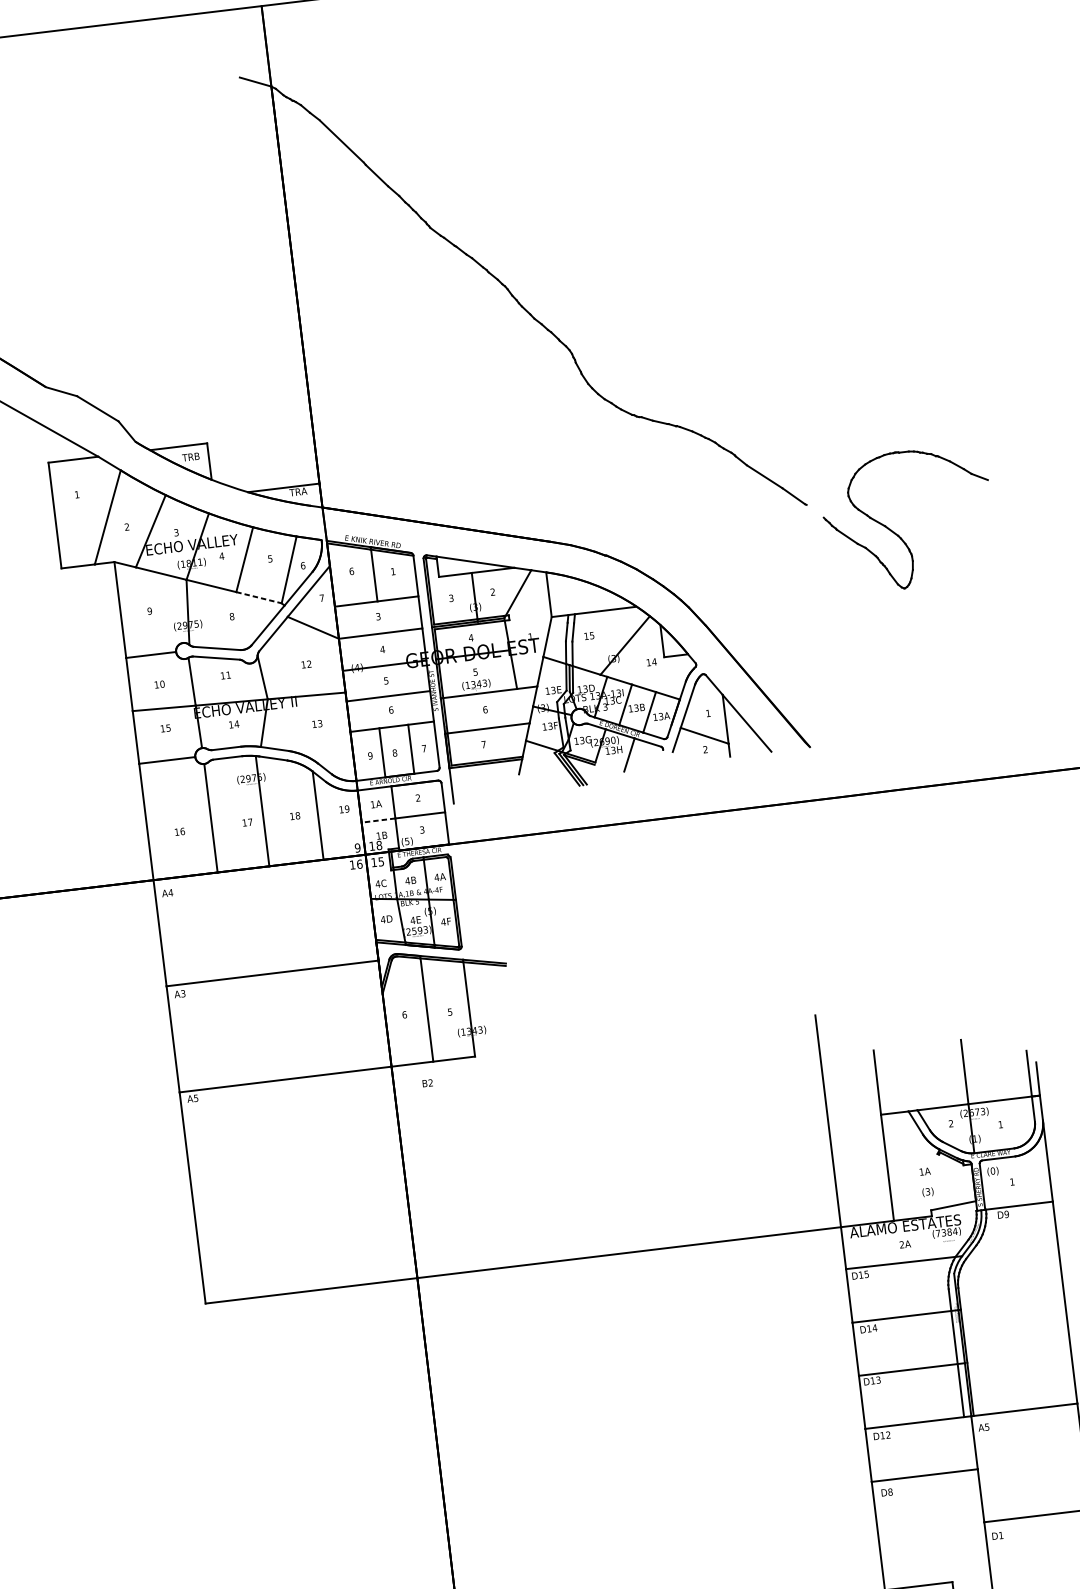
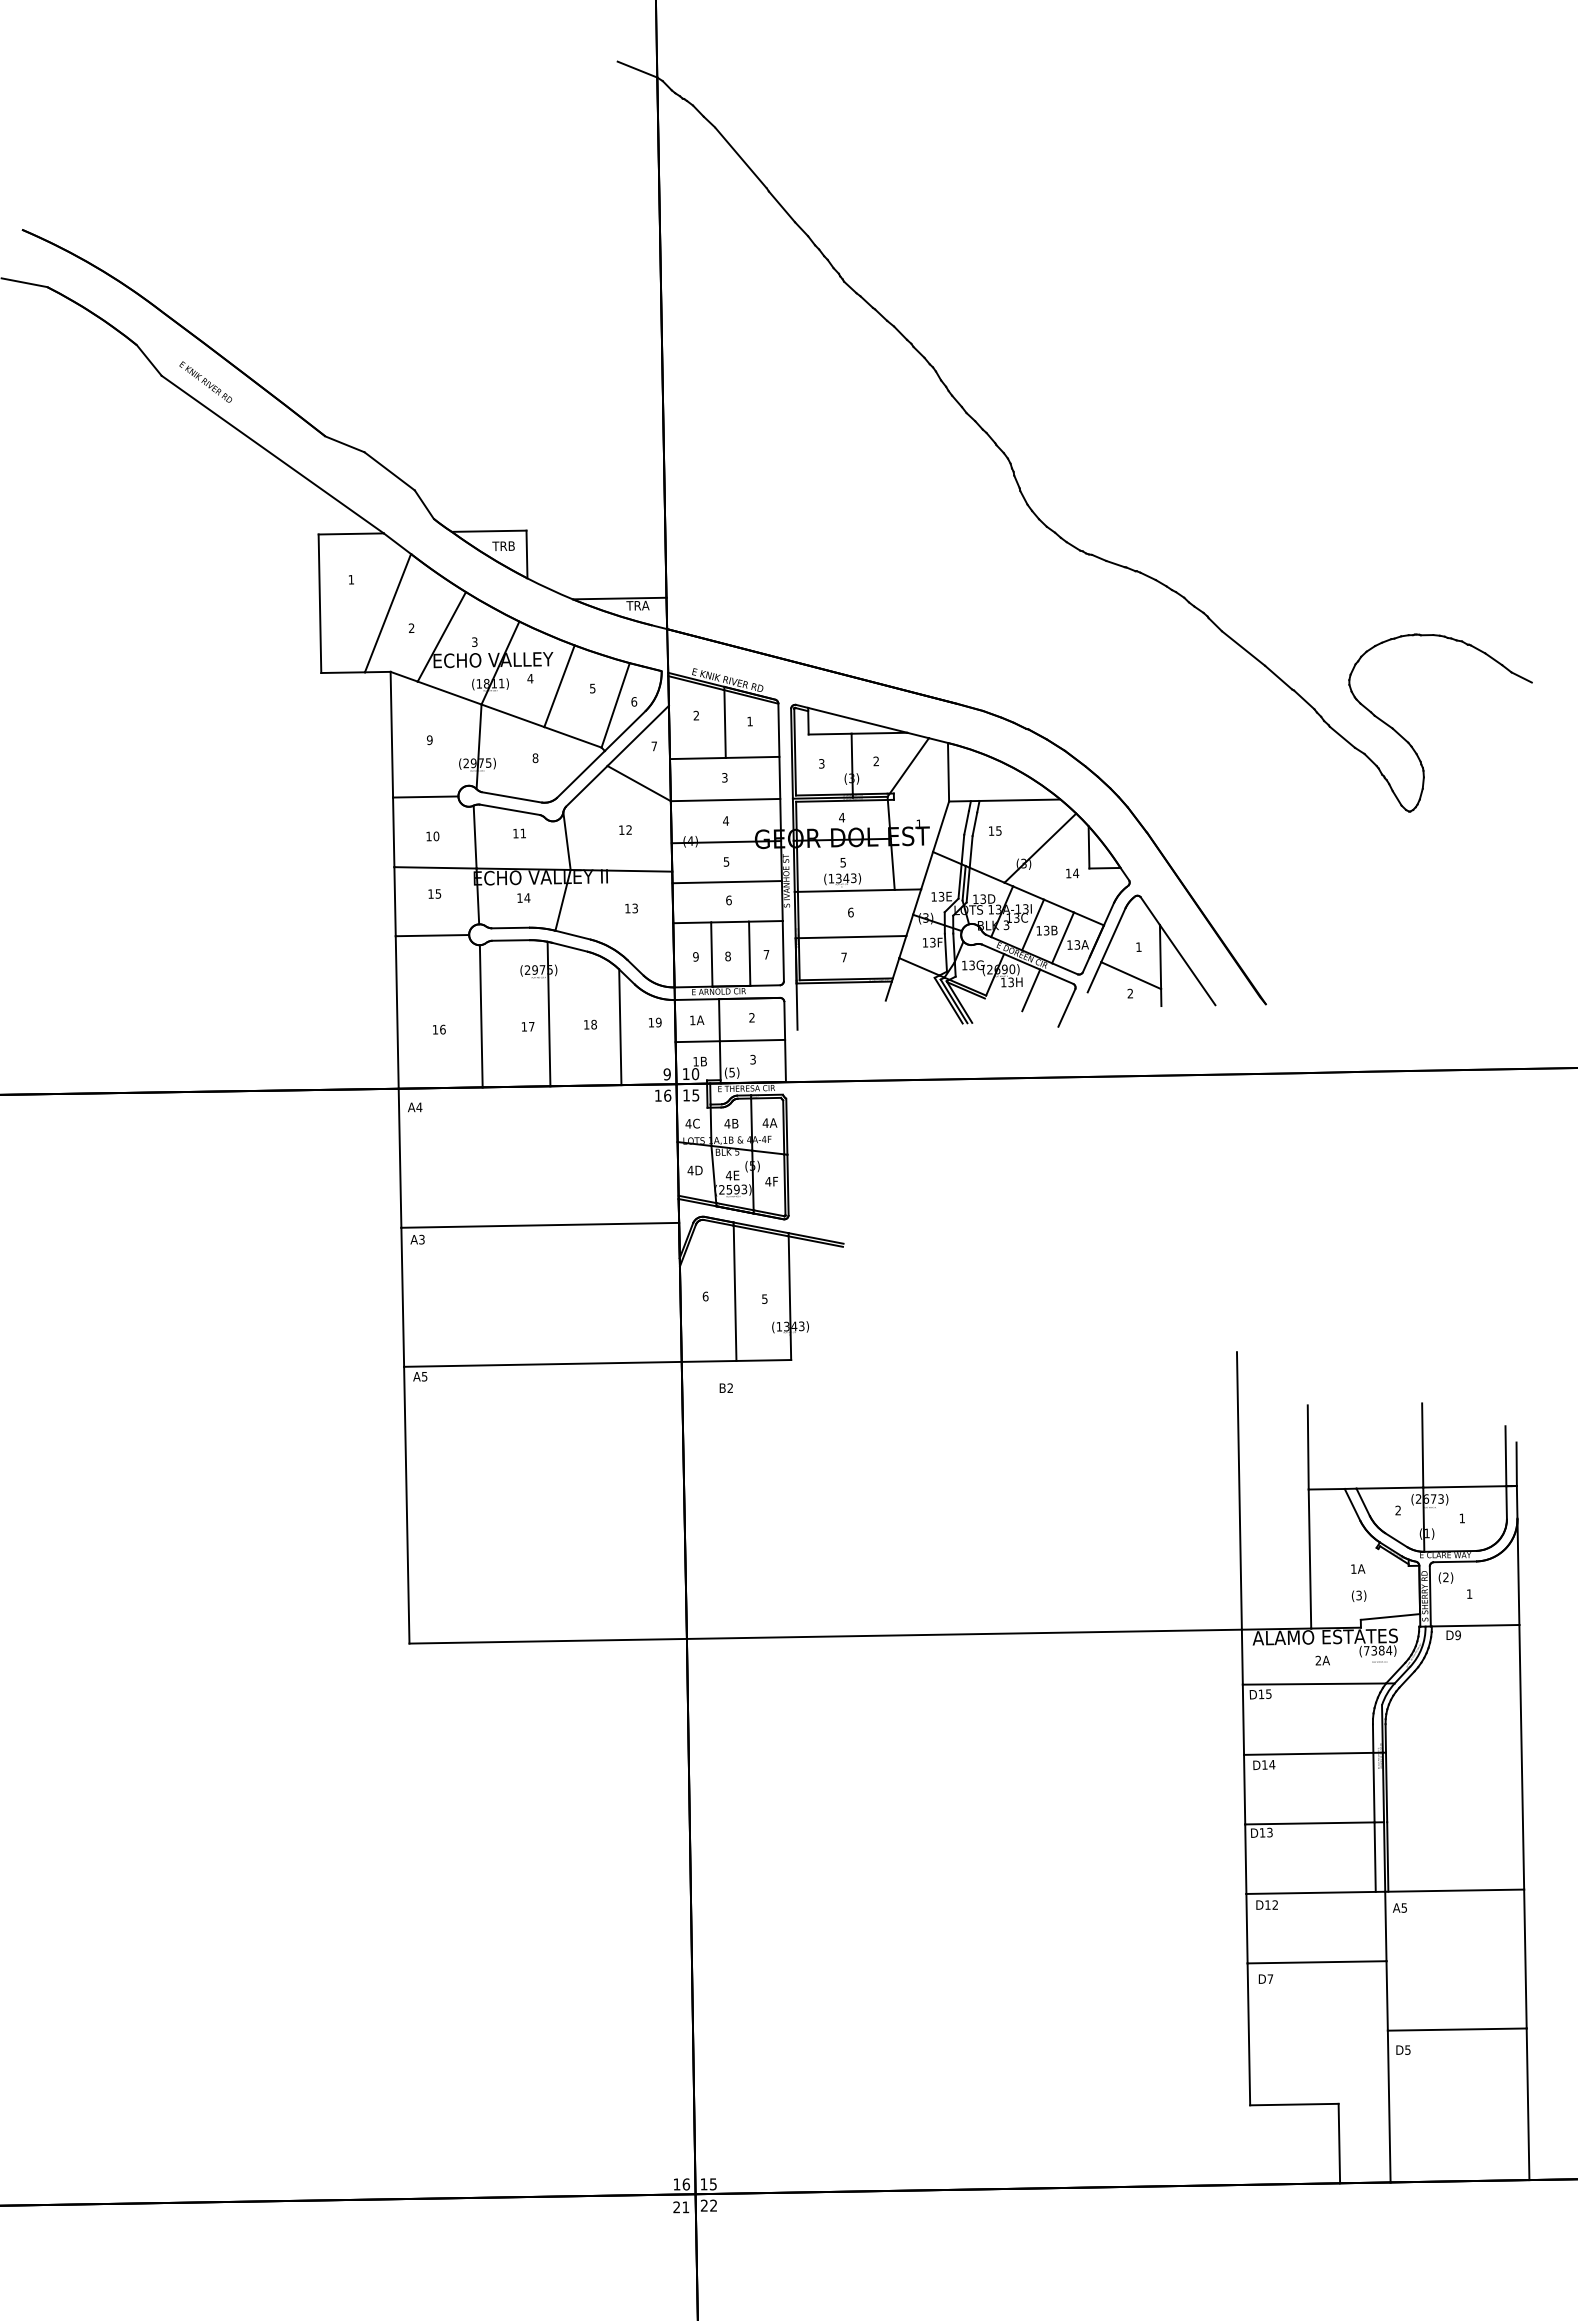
line: (815, 510) -> (1304, 699), added
text: (351, 571) -> (696, 715), 6 -> 2
line: (259, 597) -> (573, 737), dashed -> solid
line: (657, 765) -> (1066, 1007), added
line: (378, 820) -> (697, 1041), dashed -> solid
text: (379, 845) -> (695, 1073), 18 -> 10
text: (992, 1171) -> (1445, 1577), (0) -> (2)
text: (890, 1491) -> (1270, 1978), D8 -> D7
text: (1000, 1535) -> (1407, 2049), D1 -> D5

